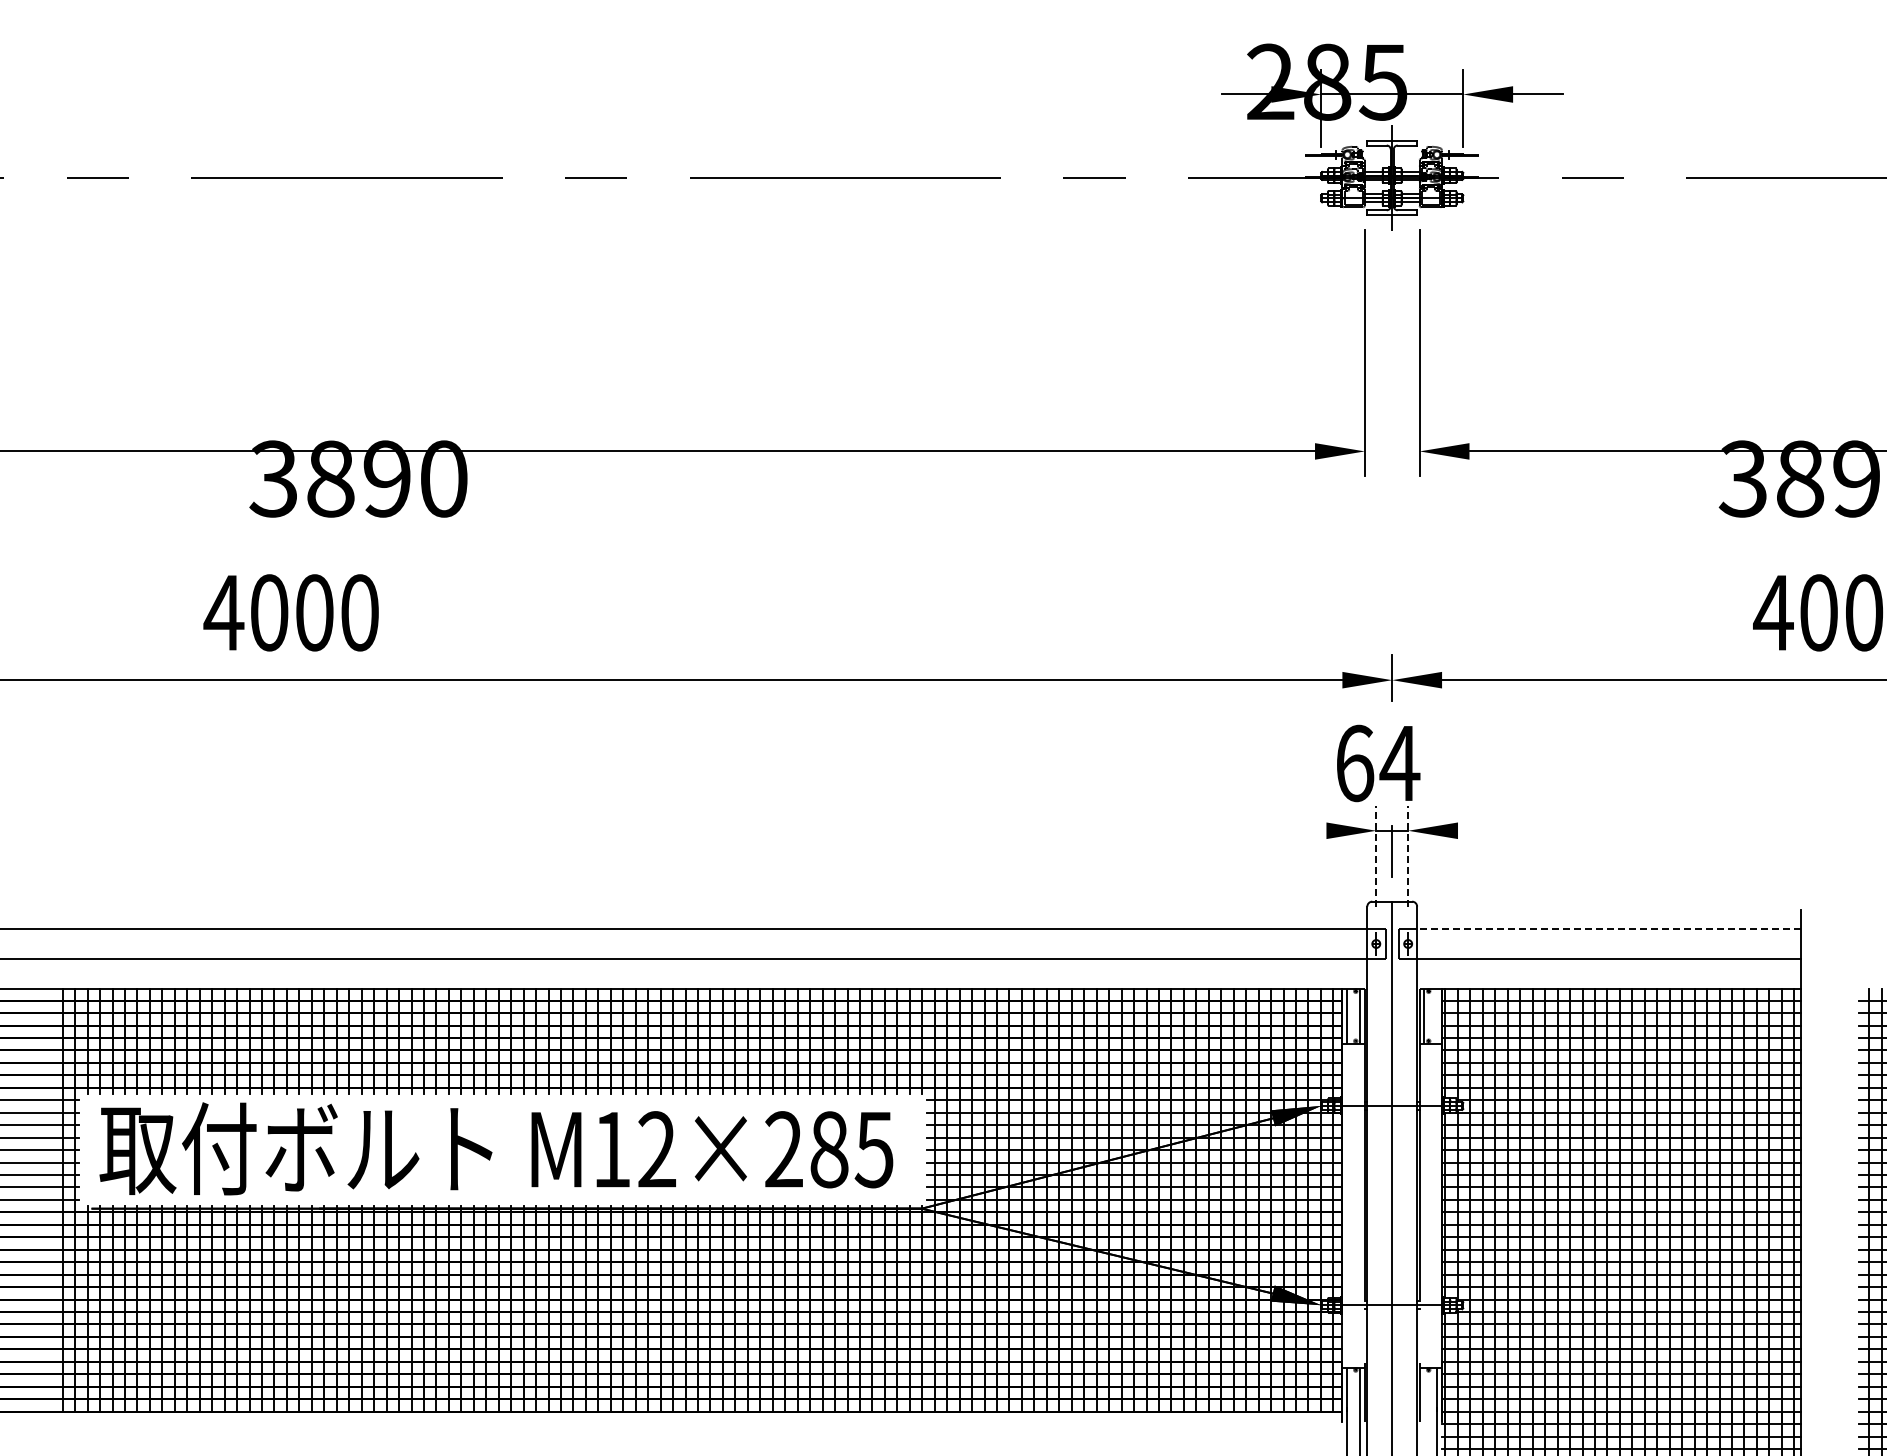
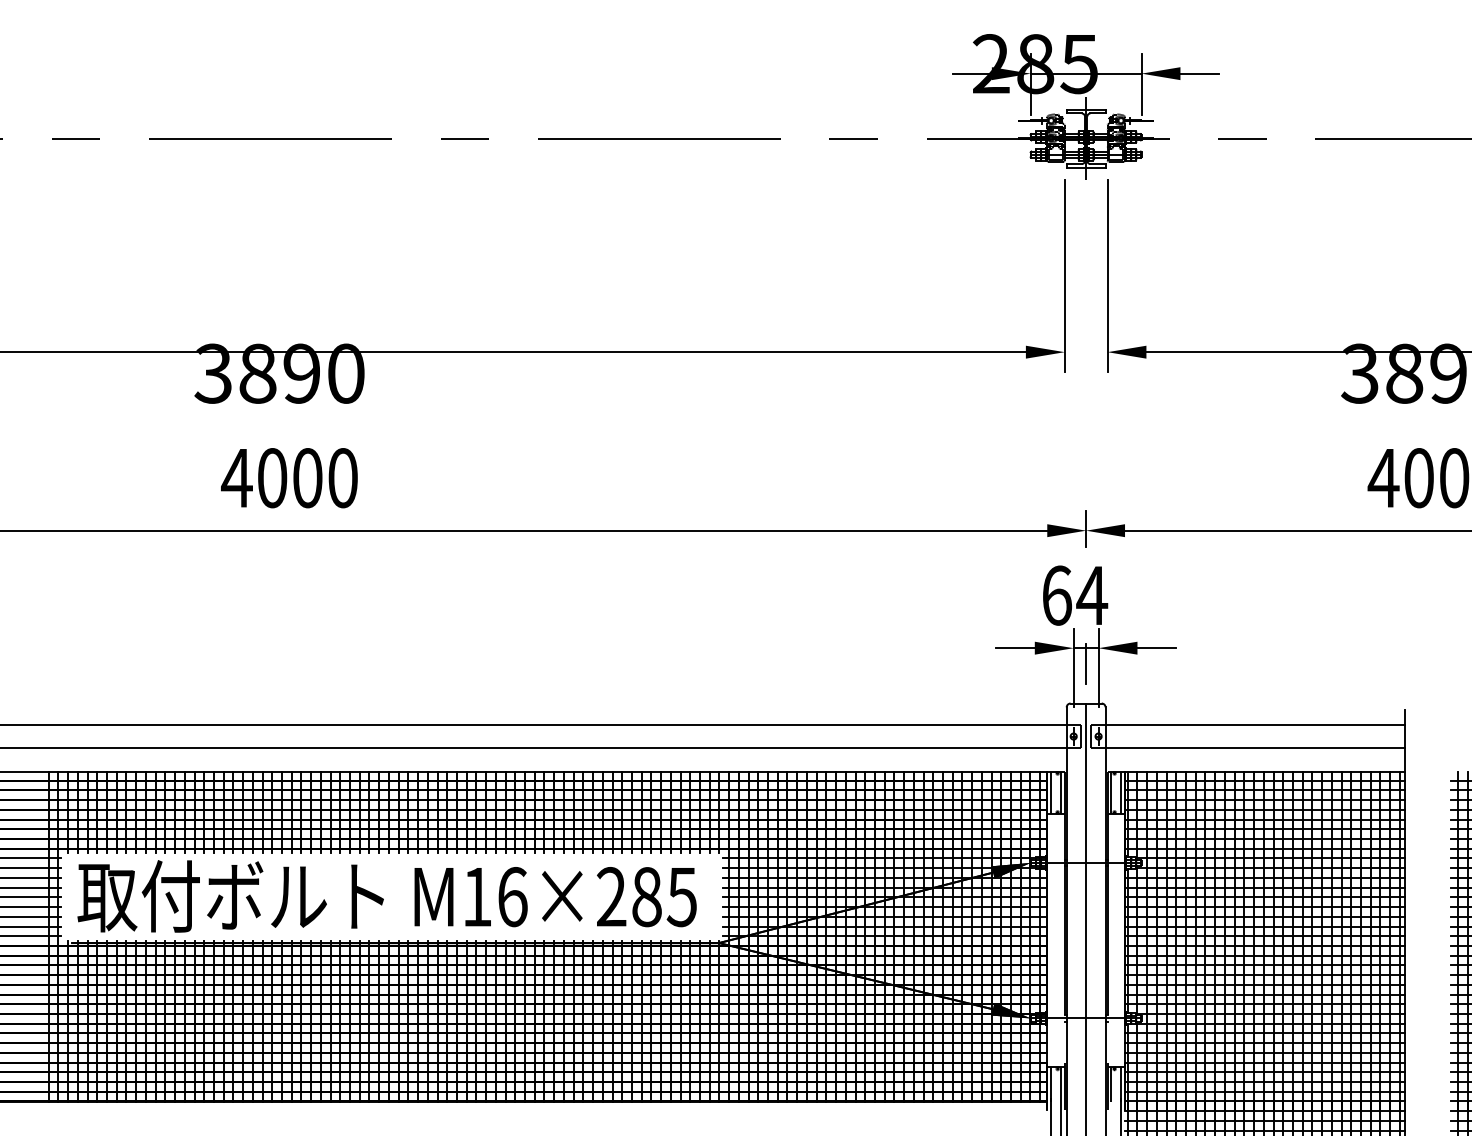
text: (290, 612) -> (288, 477), moved
line: (1301, 830) -> (1015, 647), added
line: (1482, 830) -> (1156, 647), added
line: (1376, 855) -> (1073, 667), dashed -> solid
line: (1408, 855) -> (1098, 667), dashed -> solid
line: (1608, 929) -> (1254, 725), dashed -> solid
line: (1437, 1015) -> (1121, 792), added
text: (657, 1149) -> (512, 896), M12×285 -> M16×285
line: (1424, 1389) -> (1111, 1084), added

